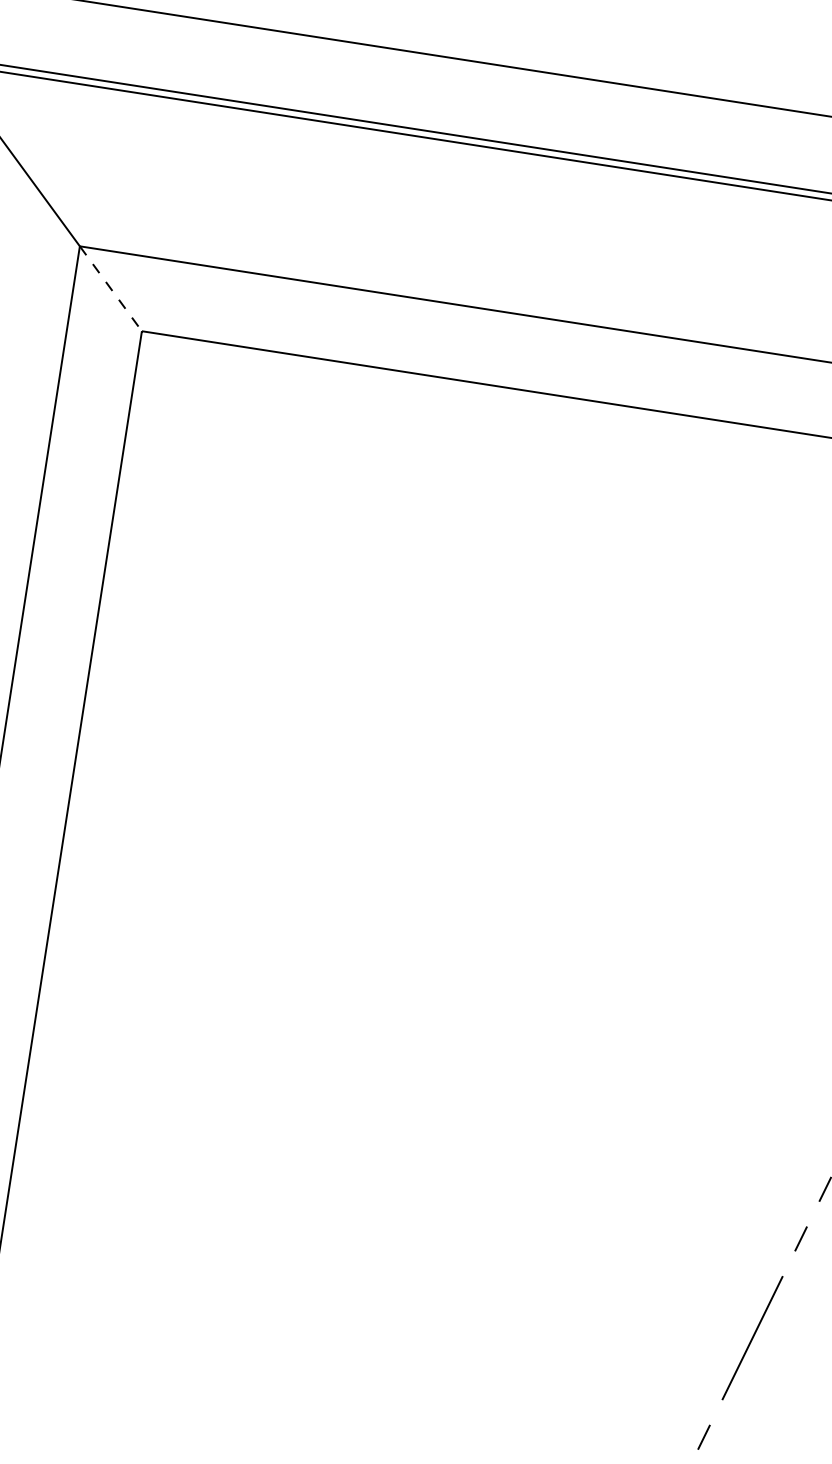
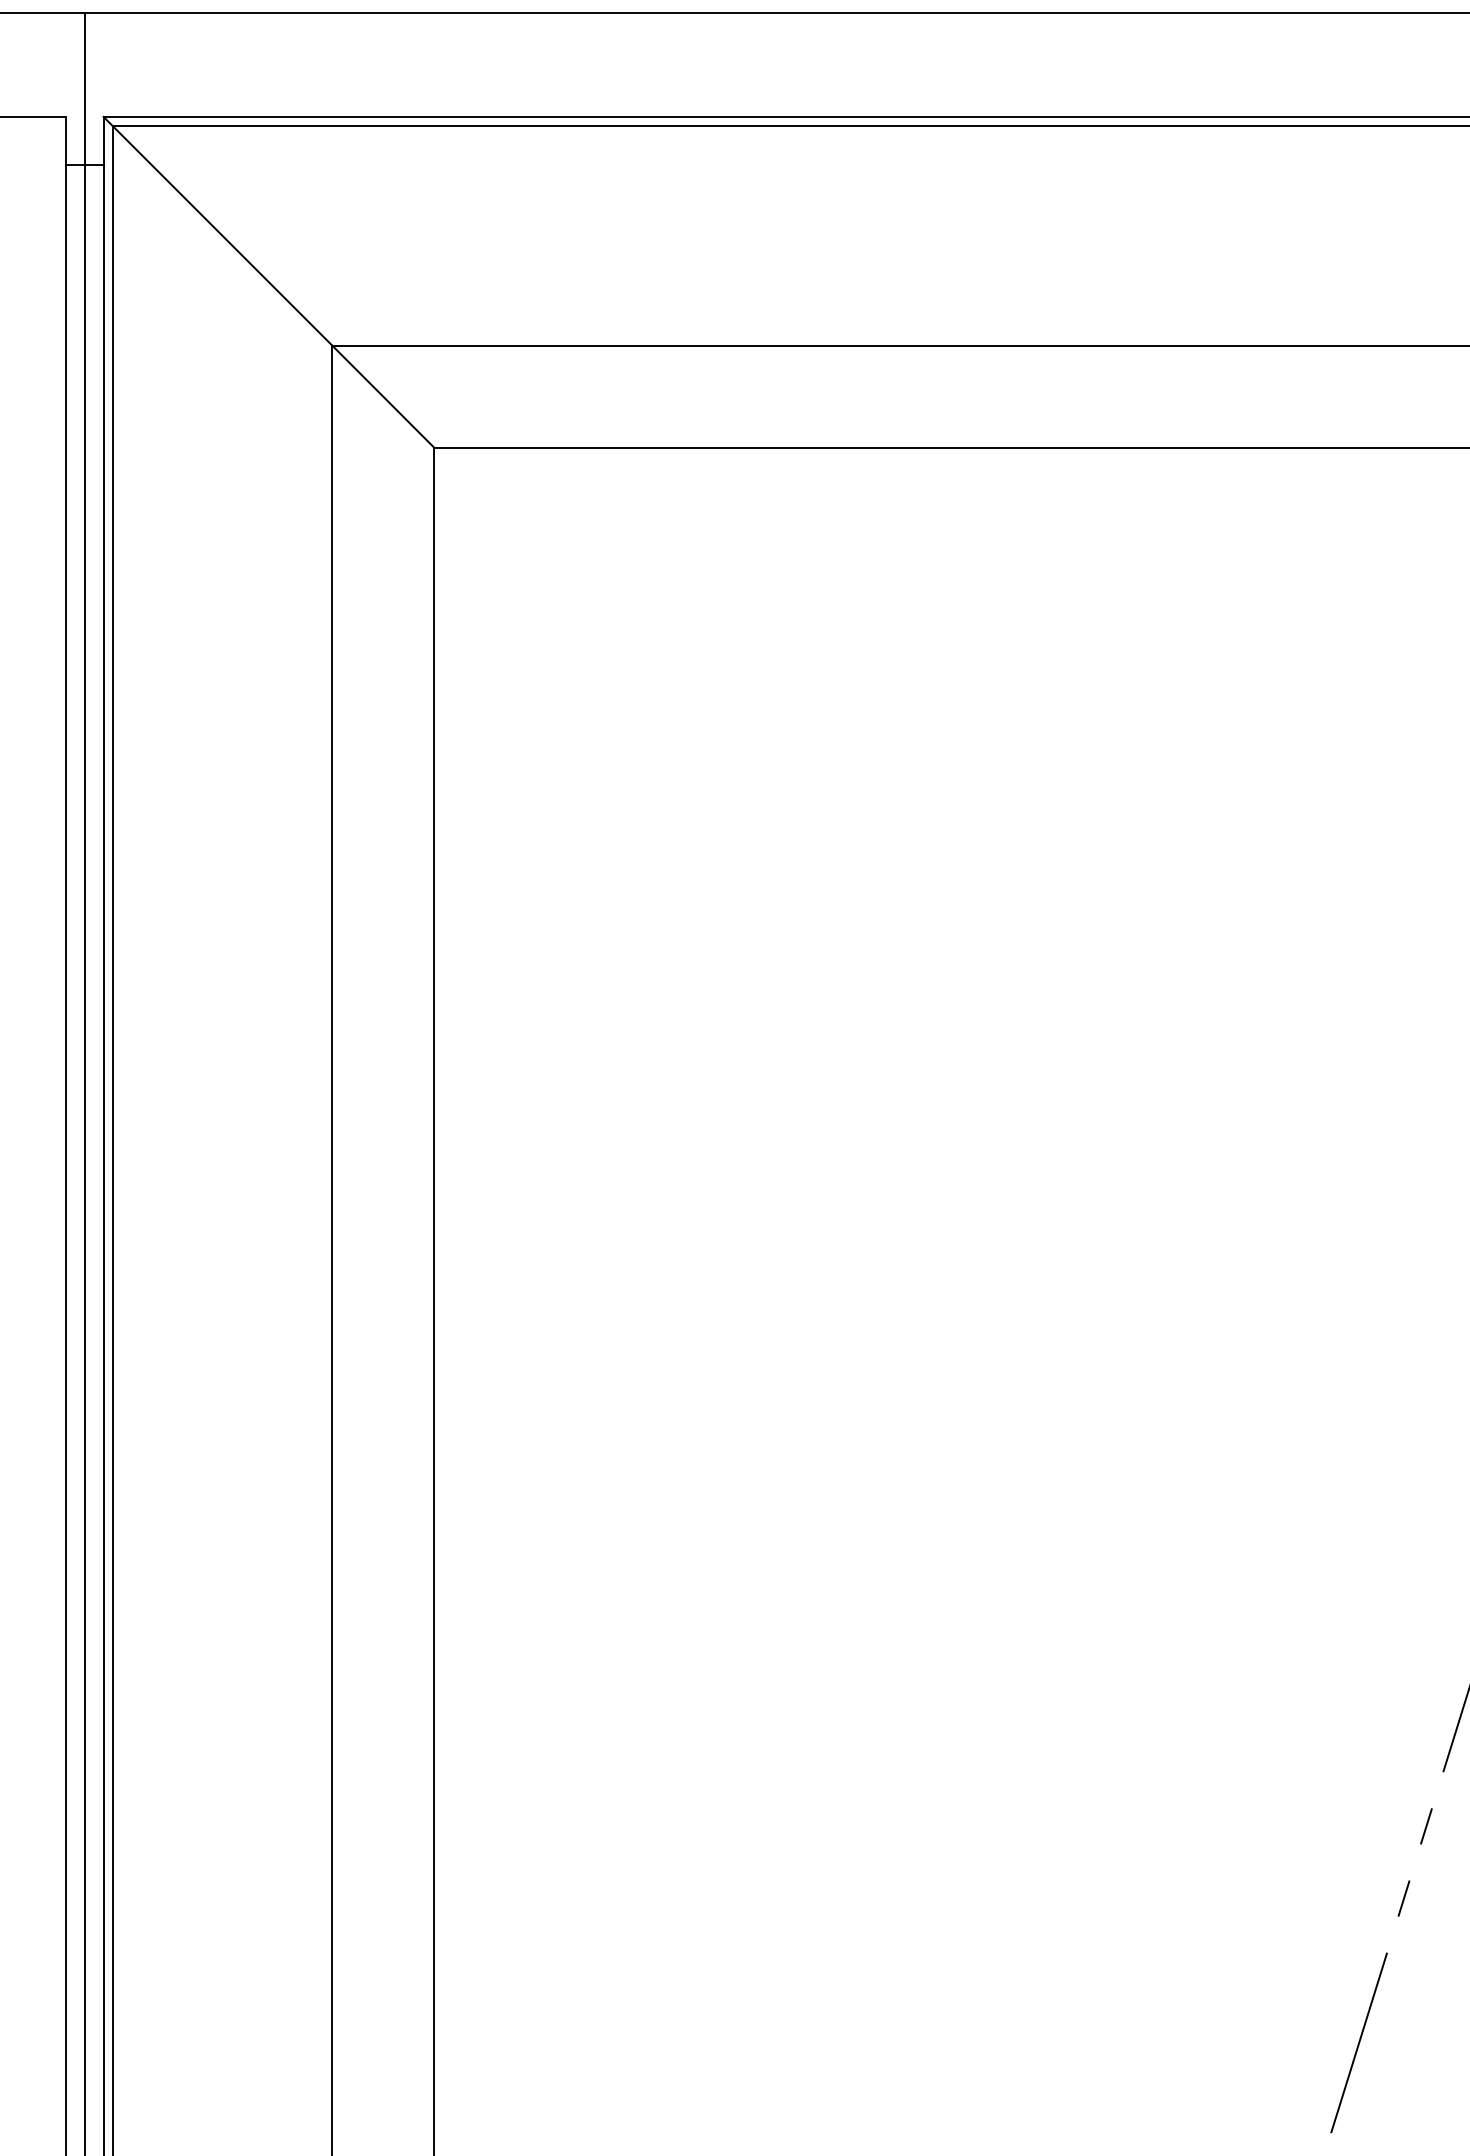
line: (111, 288) -> (383, 396), dashed -> solid

